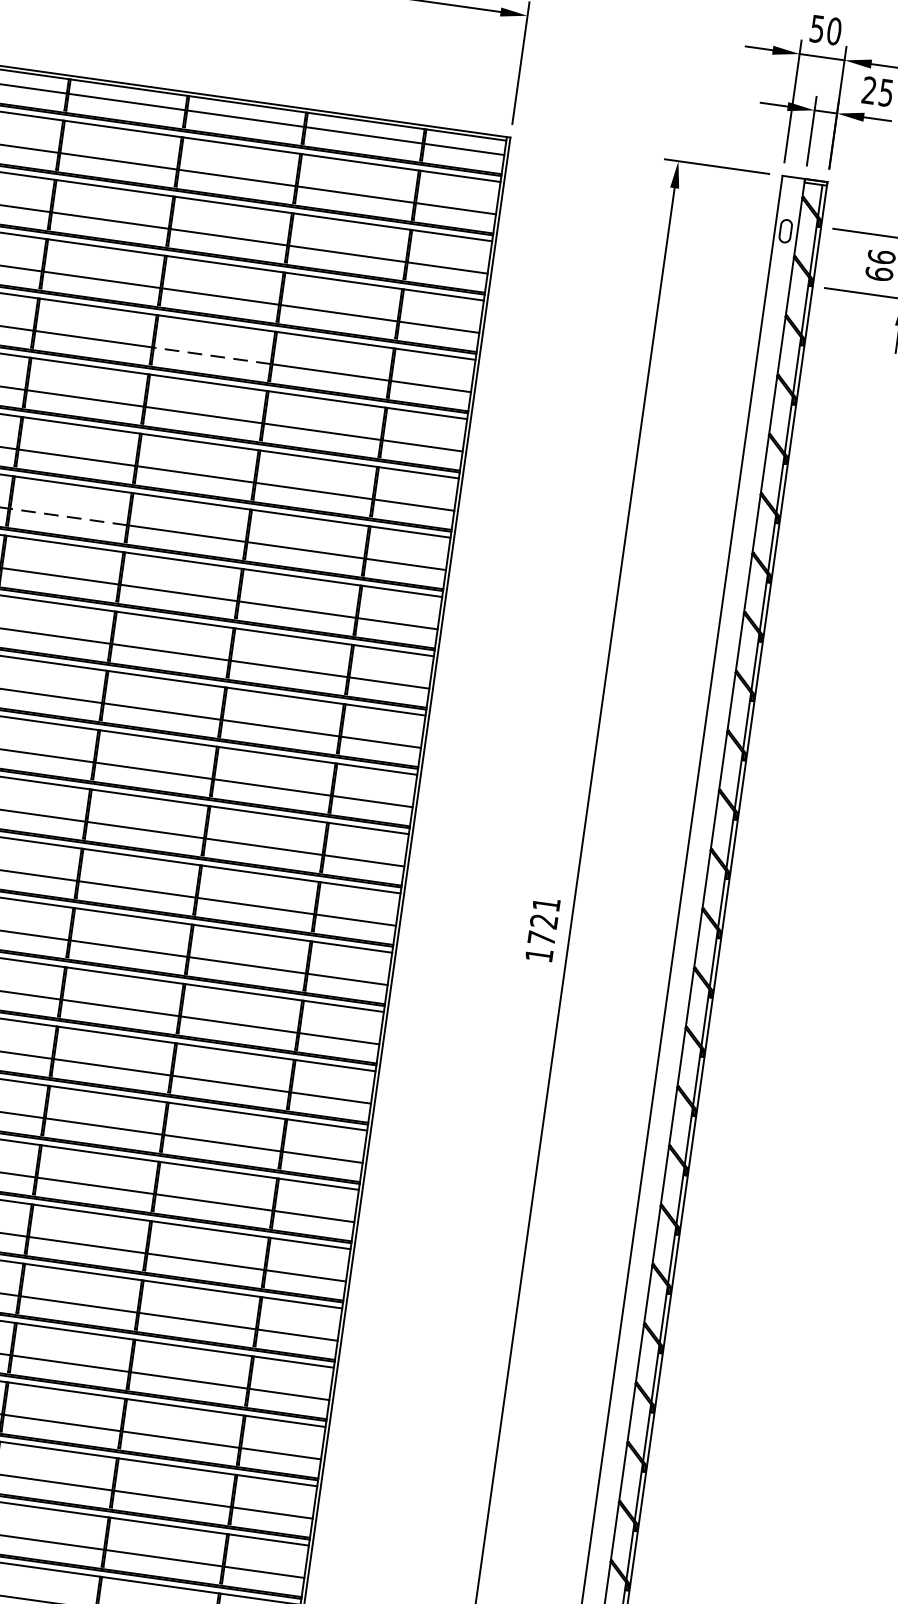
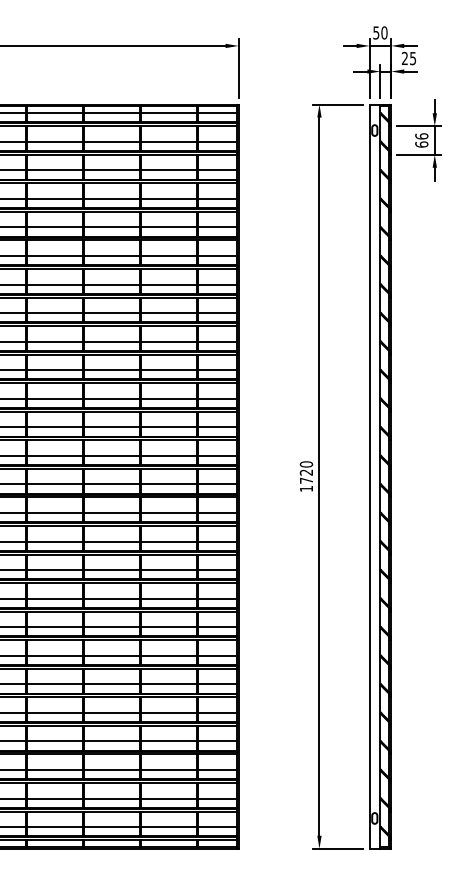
line: (210, 355) -> (111, 227), dashed -> solid
line: (67, 517) -> (54, 313), dashed -> solid
text: (546, 904) -> (306, 464), 1721 -> 1720

